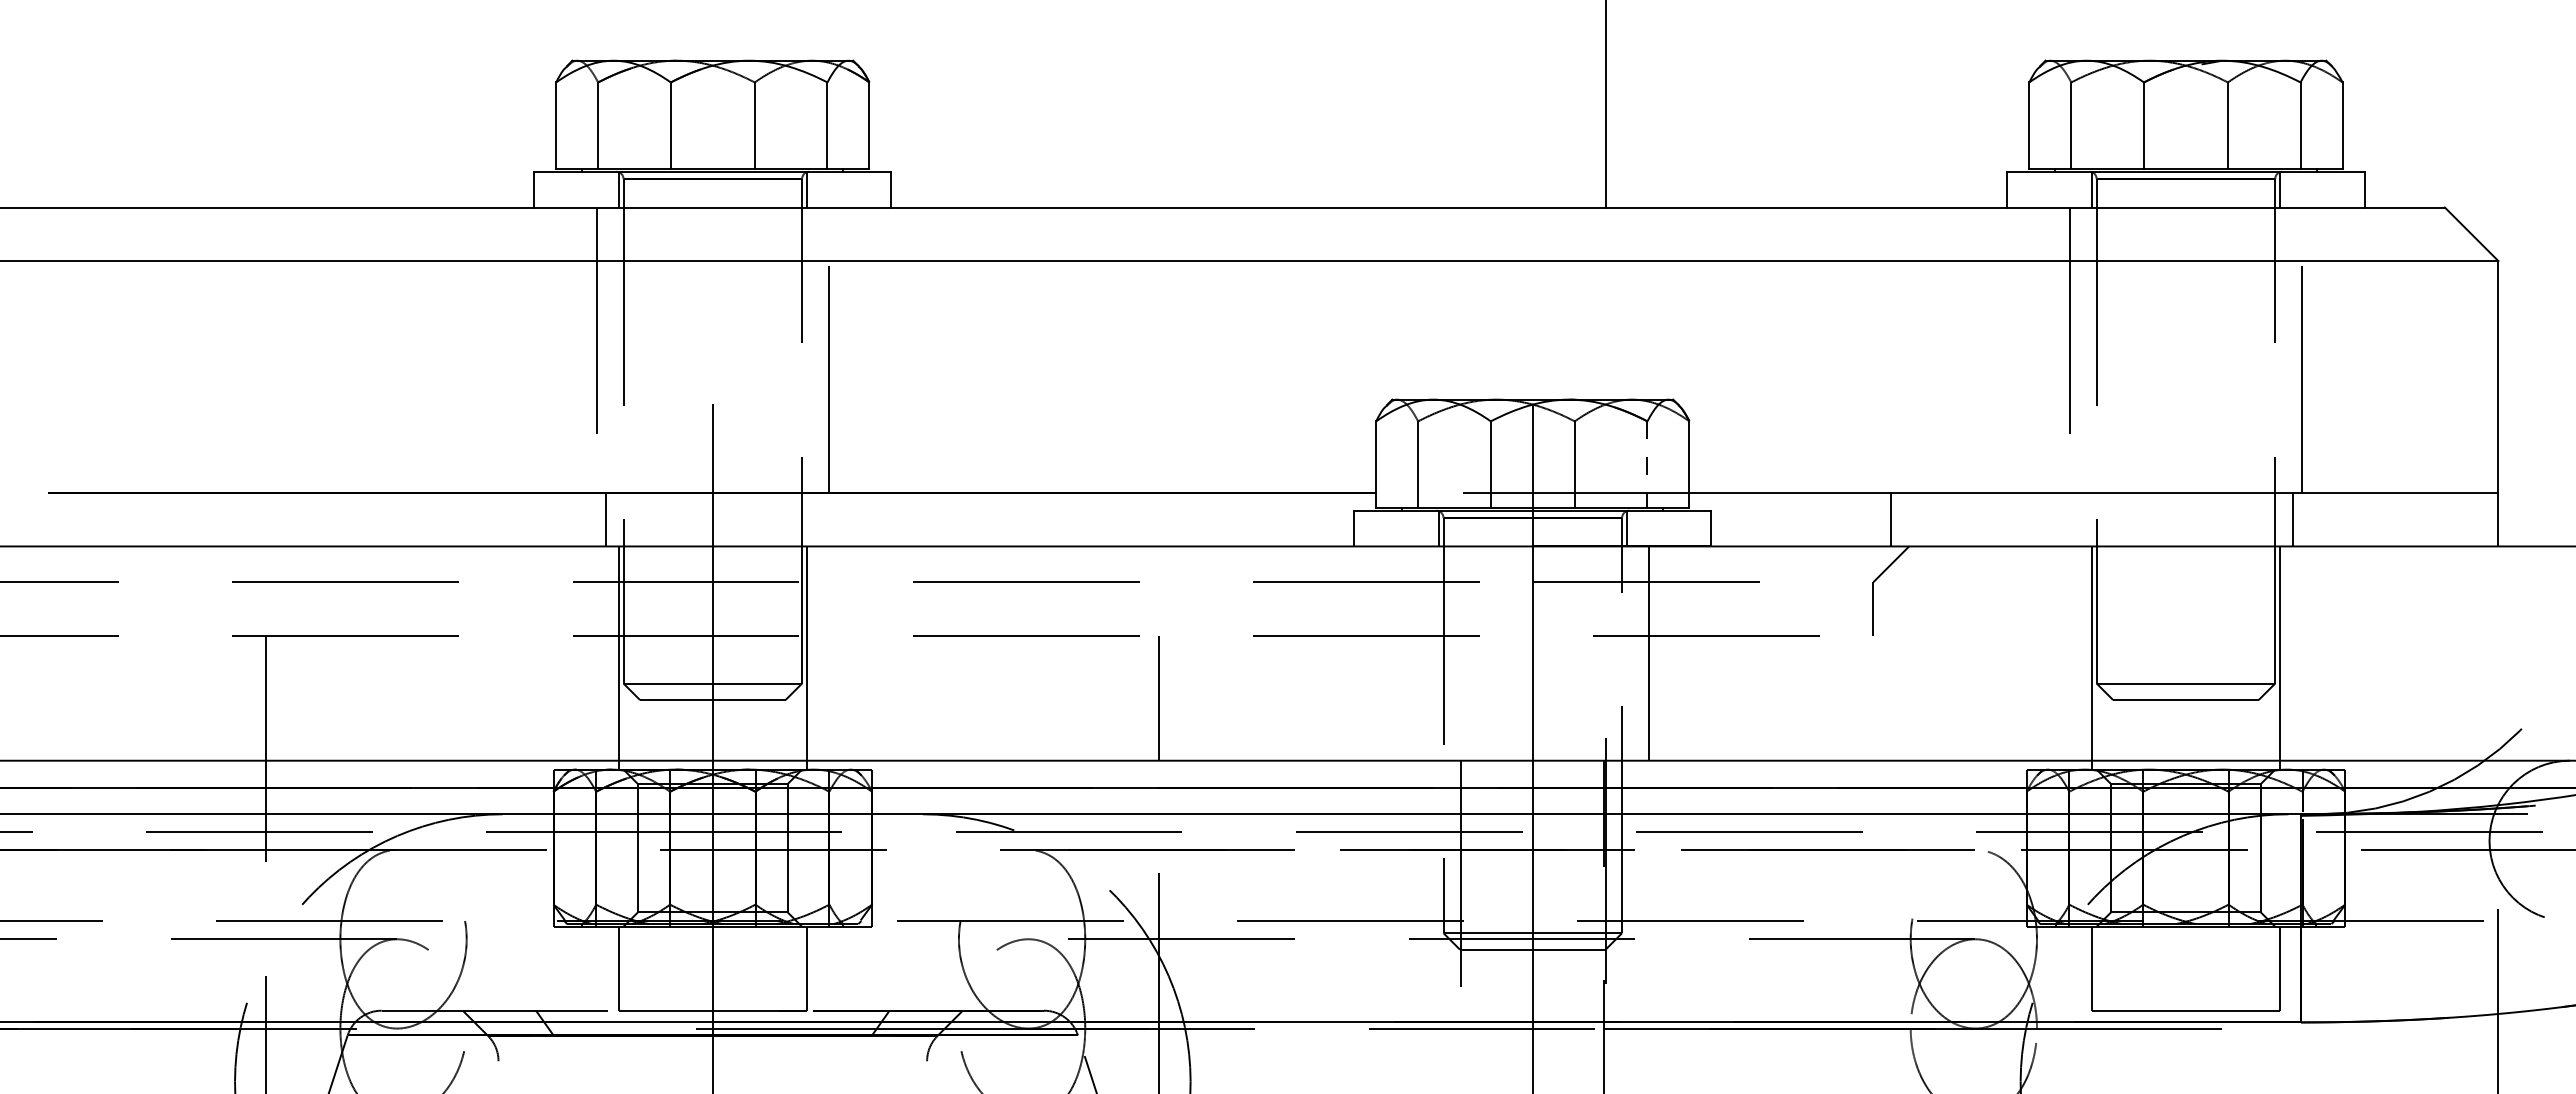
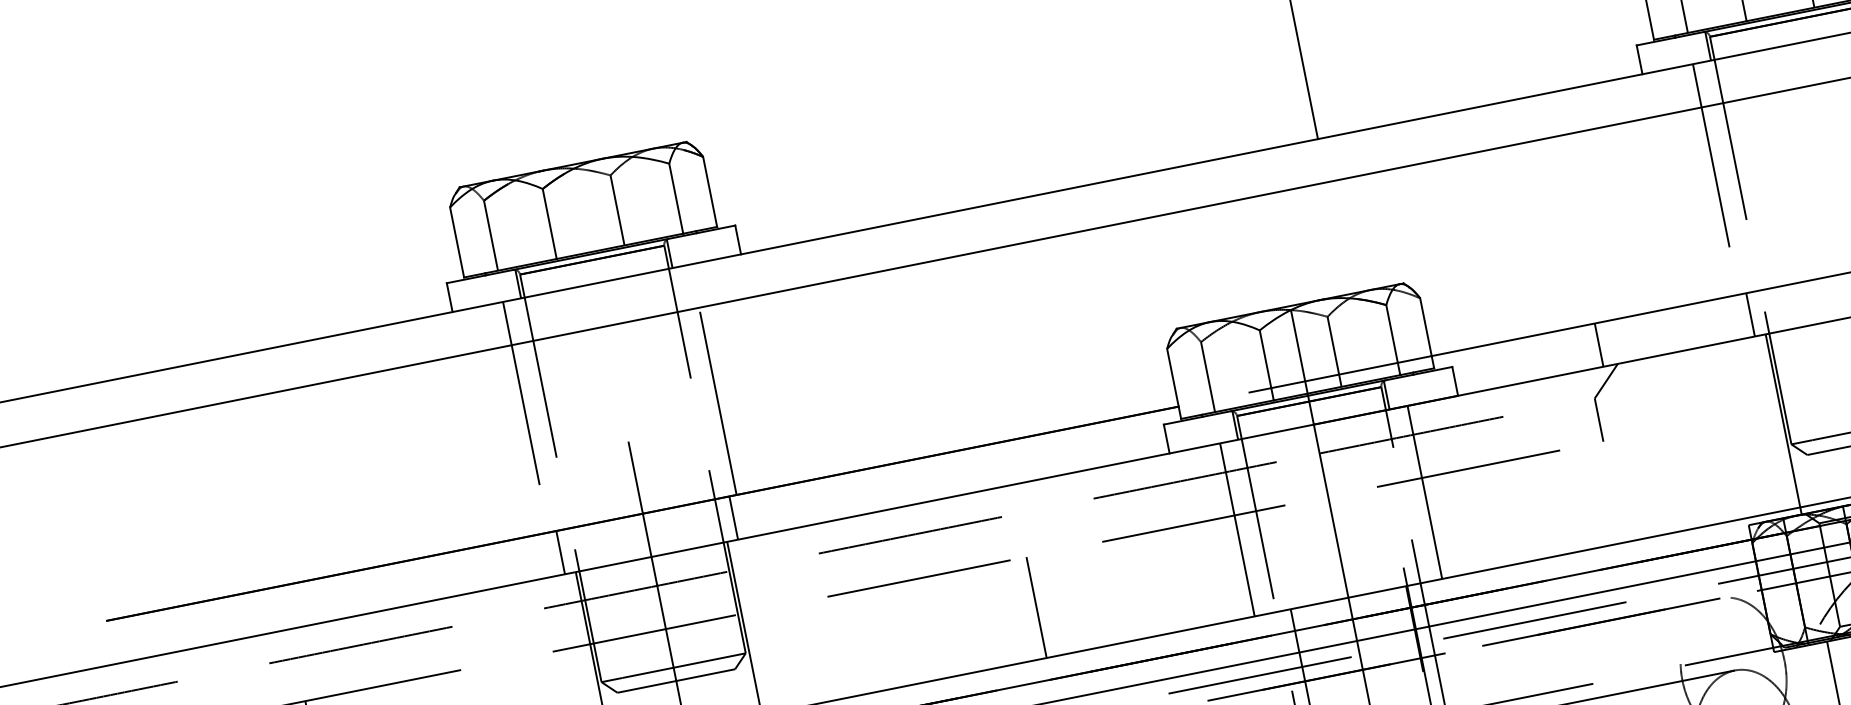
line: (1647, 465) -> (1393, 340), dashed -> solid
line: (819, 519) -> (733, 518), added
line: (2078, 519) -> (1750, 314), added
line: (1416, 653) -> (1237, 529), added

